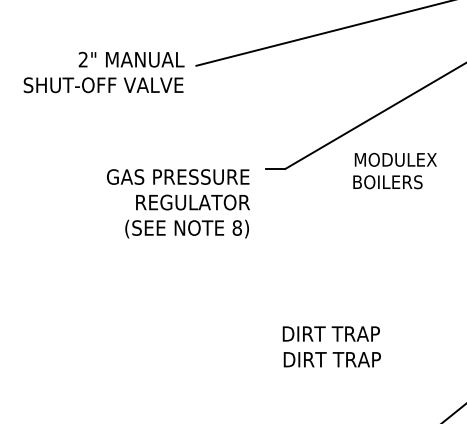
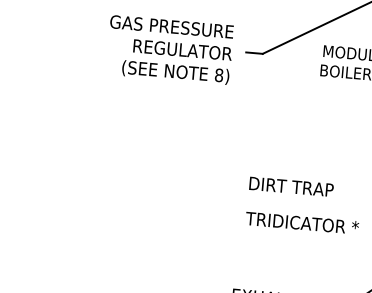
text: (178, 203) -> (170, 49), moved
text: (330, 333) -> (290, 186), moved
text: (347, 359) -> (302, 223), DIRT TRAP -> TRIDICATOR *

